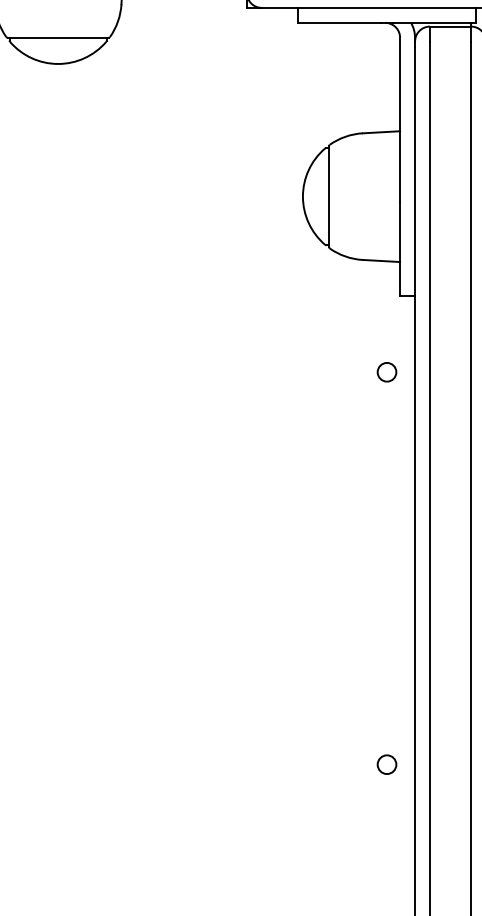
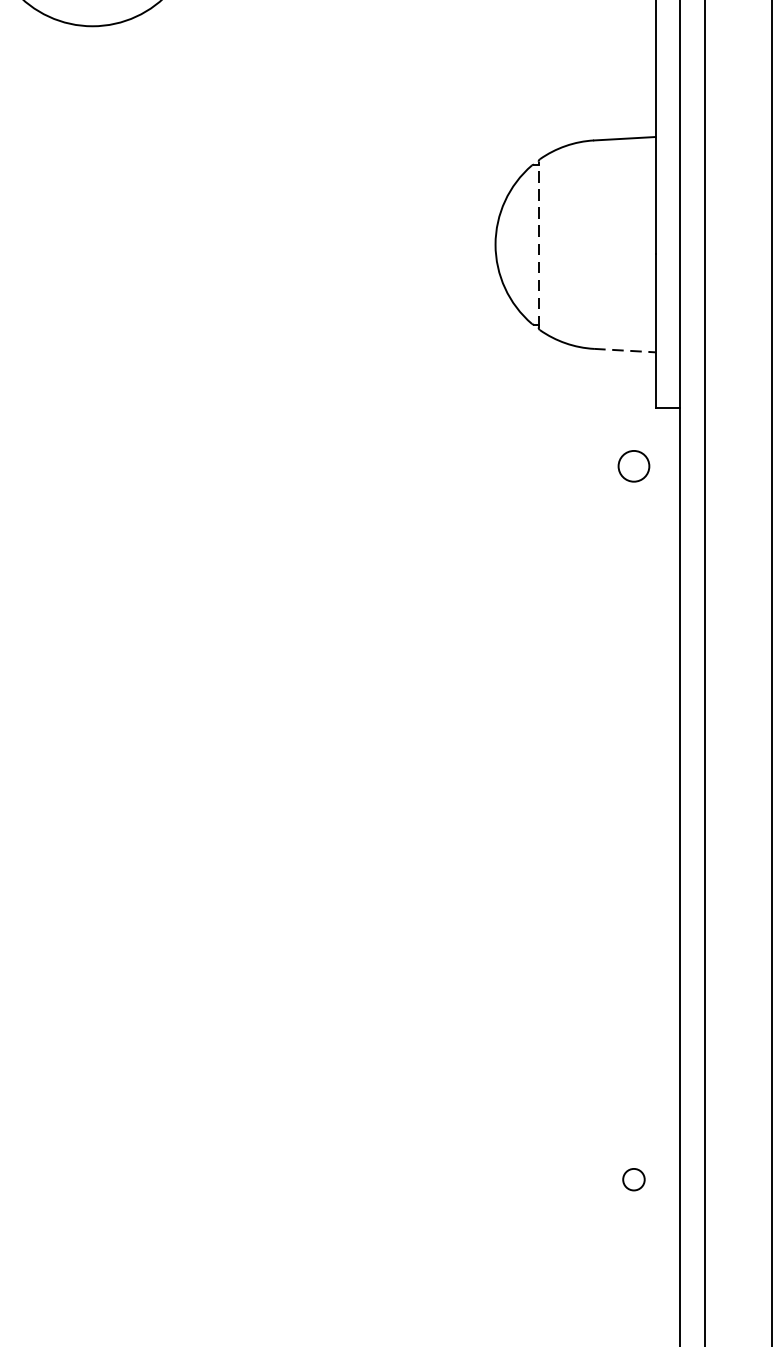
line: (329, 196) -> (539, 244), solid -> dashed
line: (381, 261) -> (624, 351), solid -> dashed
circle: (386, 372) -> (633, 466), moved
circle: (386, 764) -> (633, 1179), size x0.7

